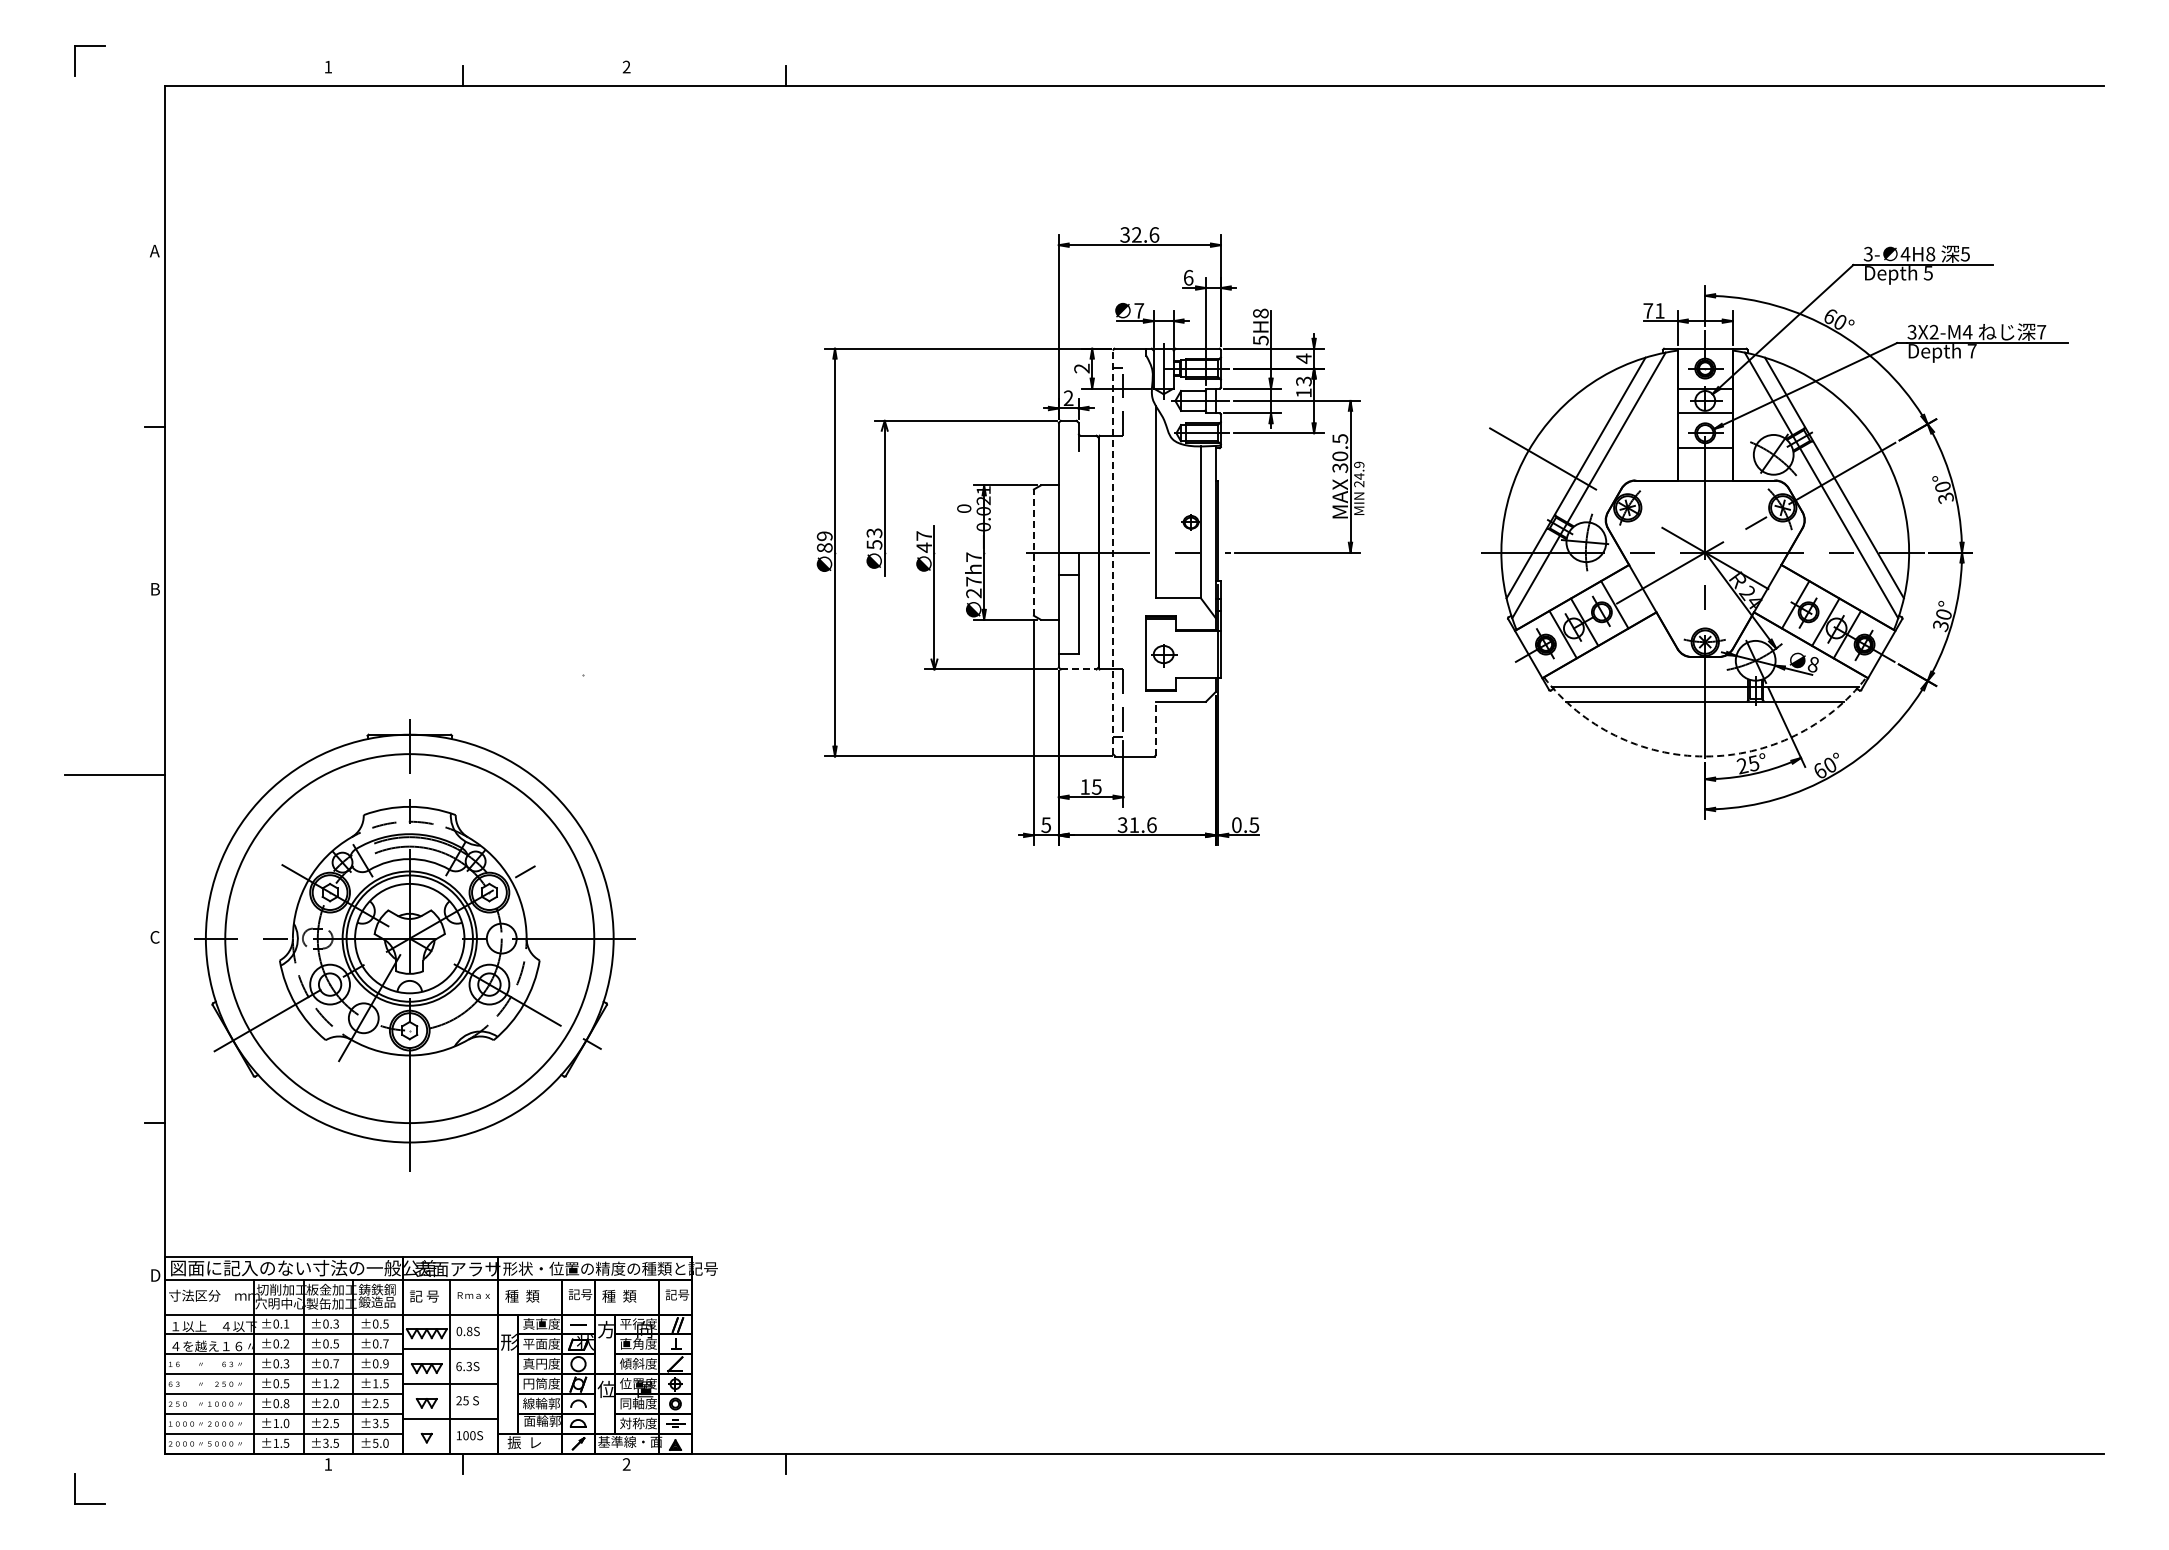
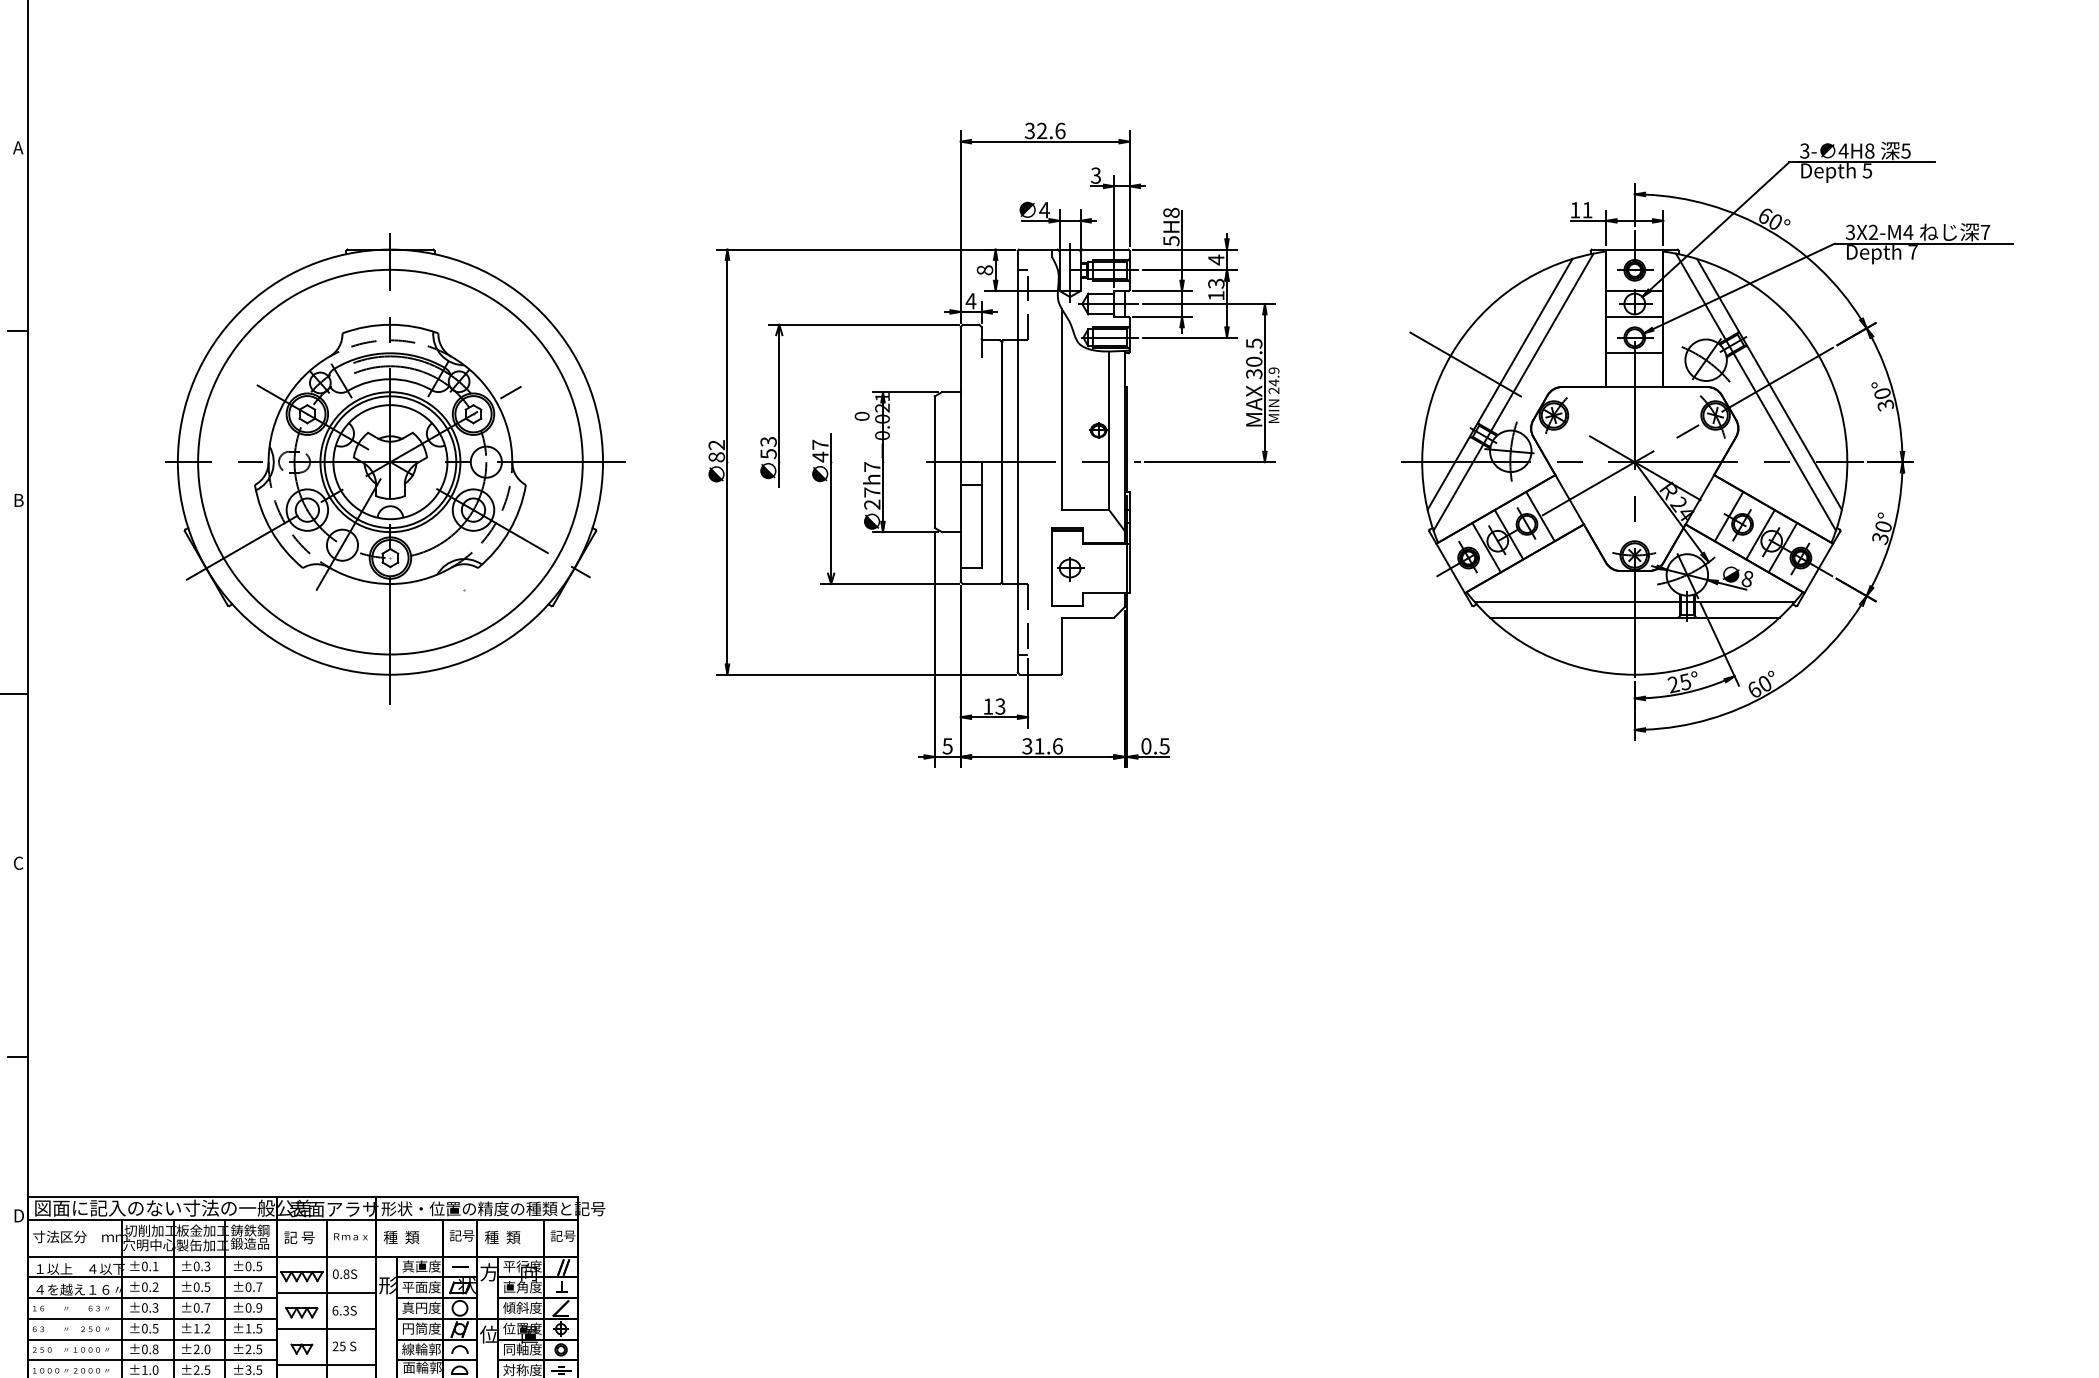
text: (1188, 277) -> (1095, 175), 6 -> 3
text: (1139, 310) -> (1044, 209), 7 -> 4
text: (1648, 310) -> (1575, 209), 71 -> 11
text: (1081, 368) -> (984, 270), 2 -> 8
text: (1068, 397) -> (970, 300), 2 -> 4
text: (824, 536) -> (716, 445), 89 -> 82
line: (1113, 551) -> (1017, 461), dashed -> solid
line: (1033, 552) -> (934, 462), dashed -> solid
line: (1078, 669) -> (981, 584), dashed -> solid
line: (1155, 728) -> (1061, 645), dashed -> solid
arc: (1705, 756) -> (1635, 674), dashed -> solid
text: (1096, 786) -> (1000, 706), 15 -> 13
part: (414, 945) -> (395, 469), moved

